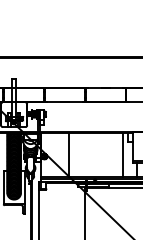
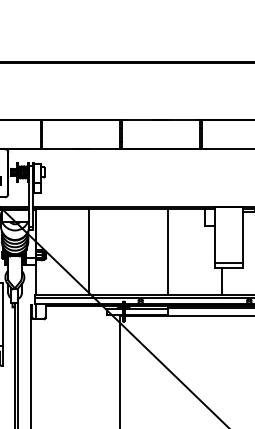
line: (123, 155) -> (168, 252), moved

